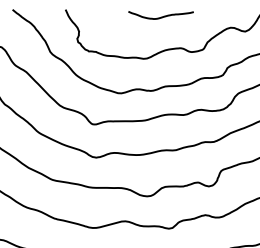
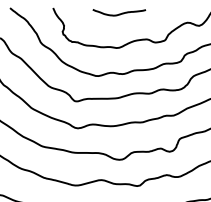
curve: (161, 16) -> (119, 13), moved

